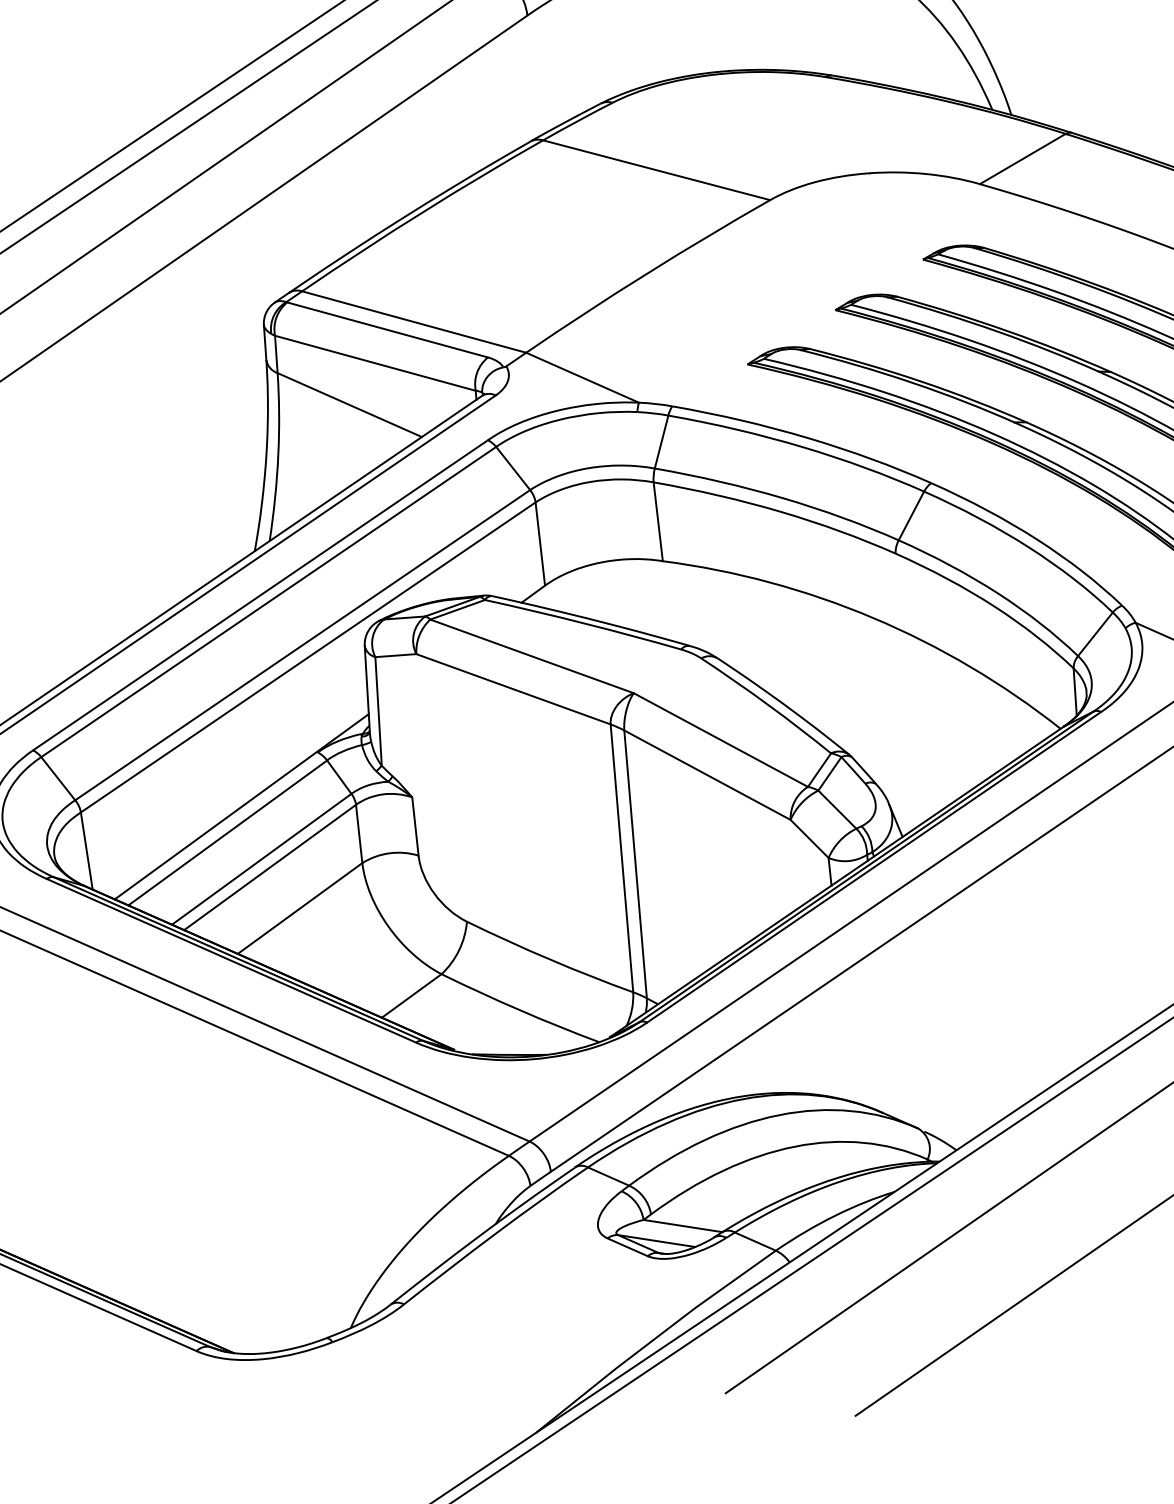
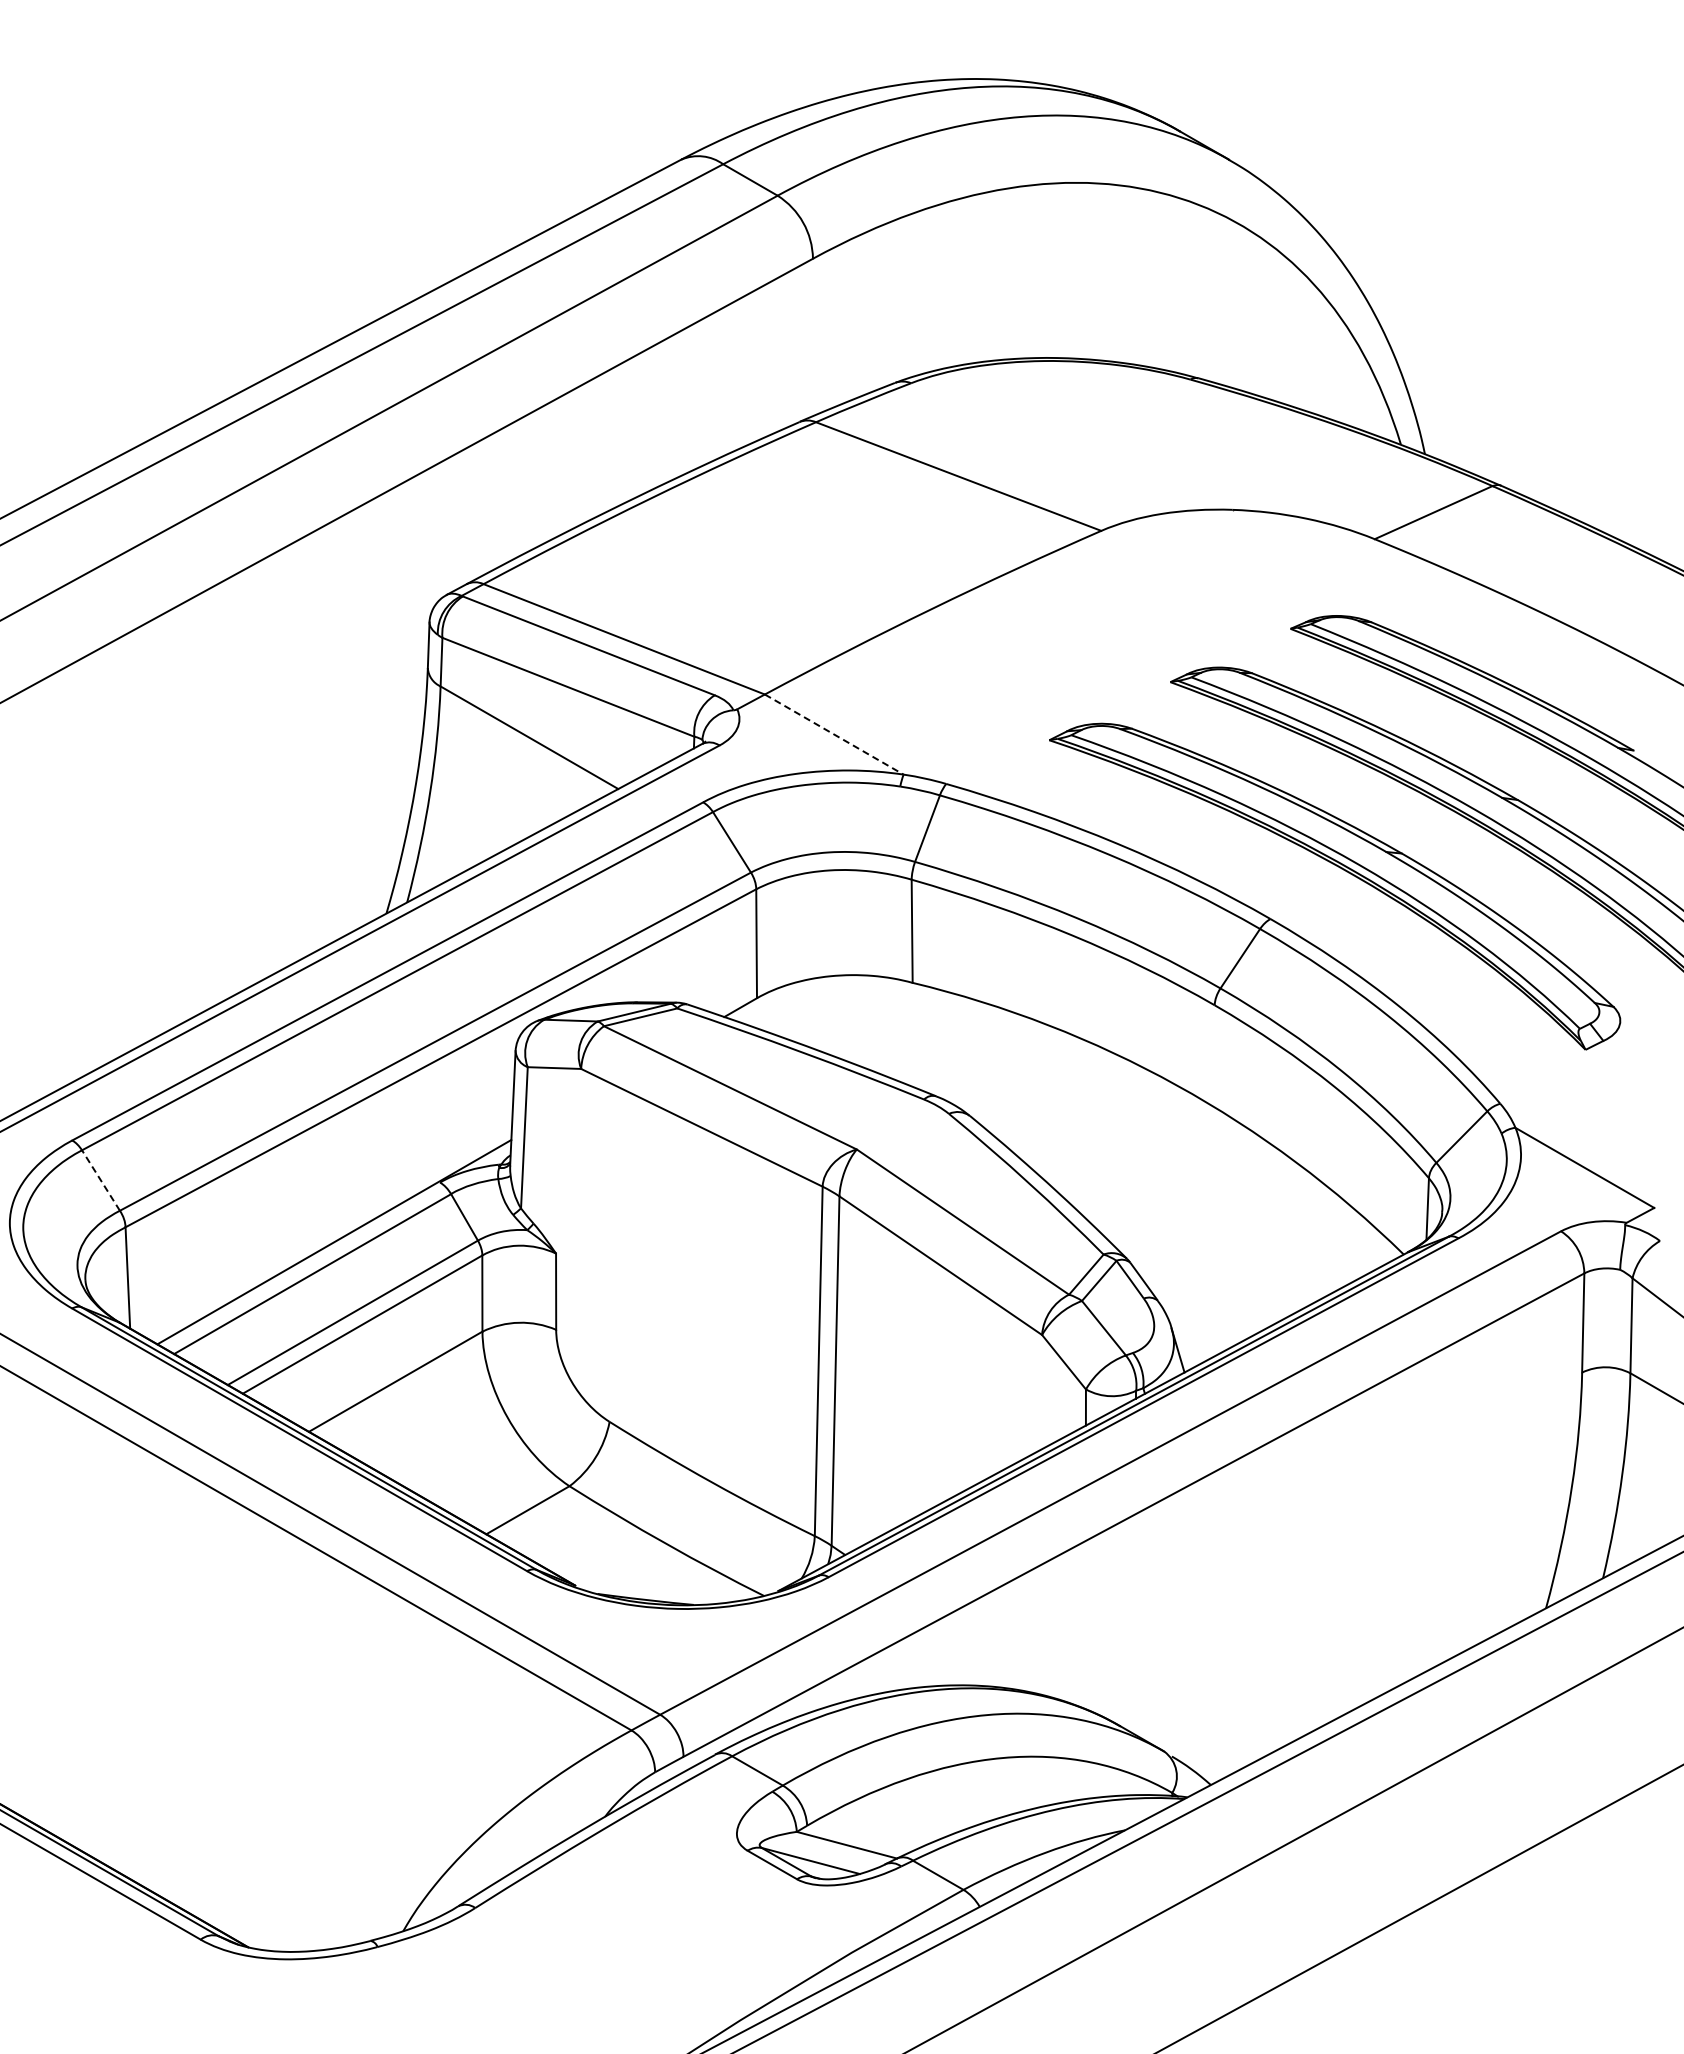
line: (582, 377) -> (834, 734), solid -> dashed
line: (57, 778) -> (100, 1180), solid -> dashed

